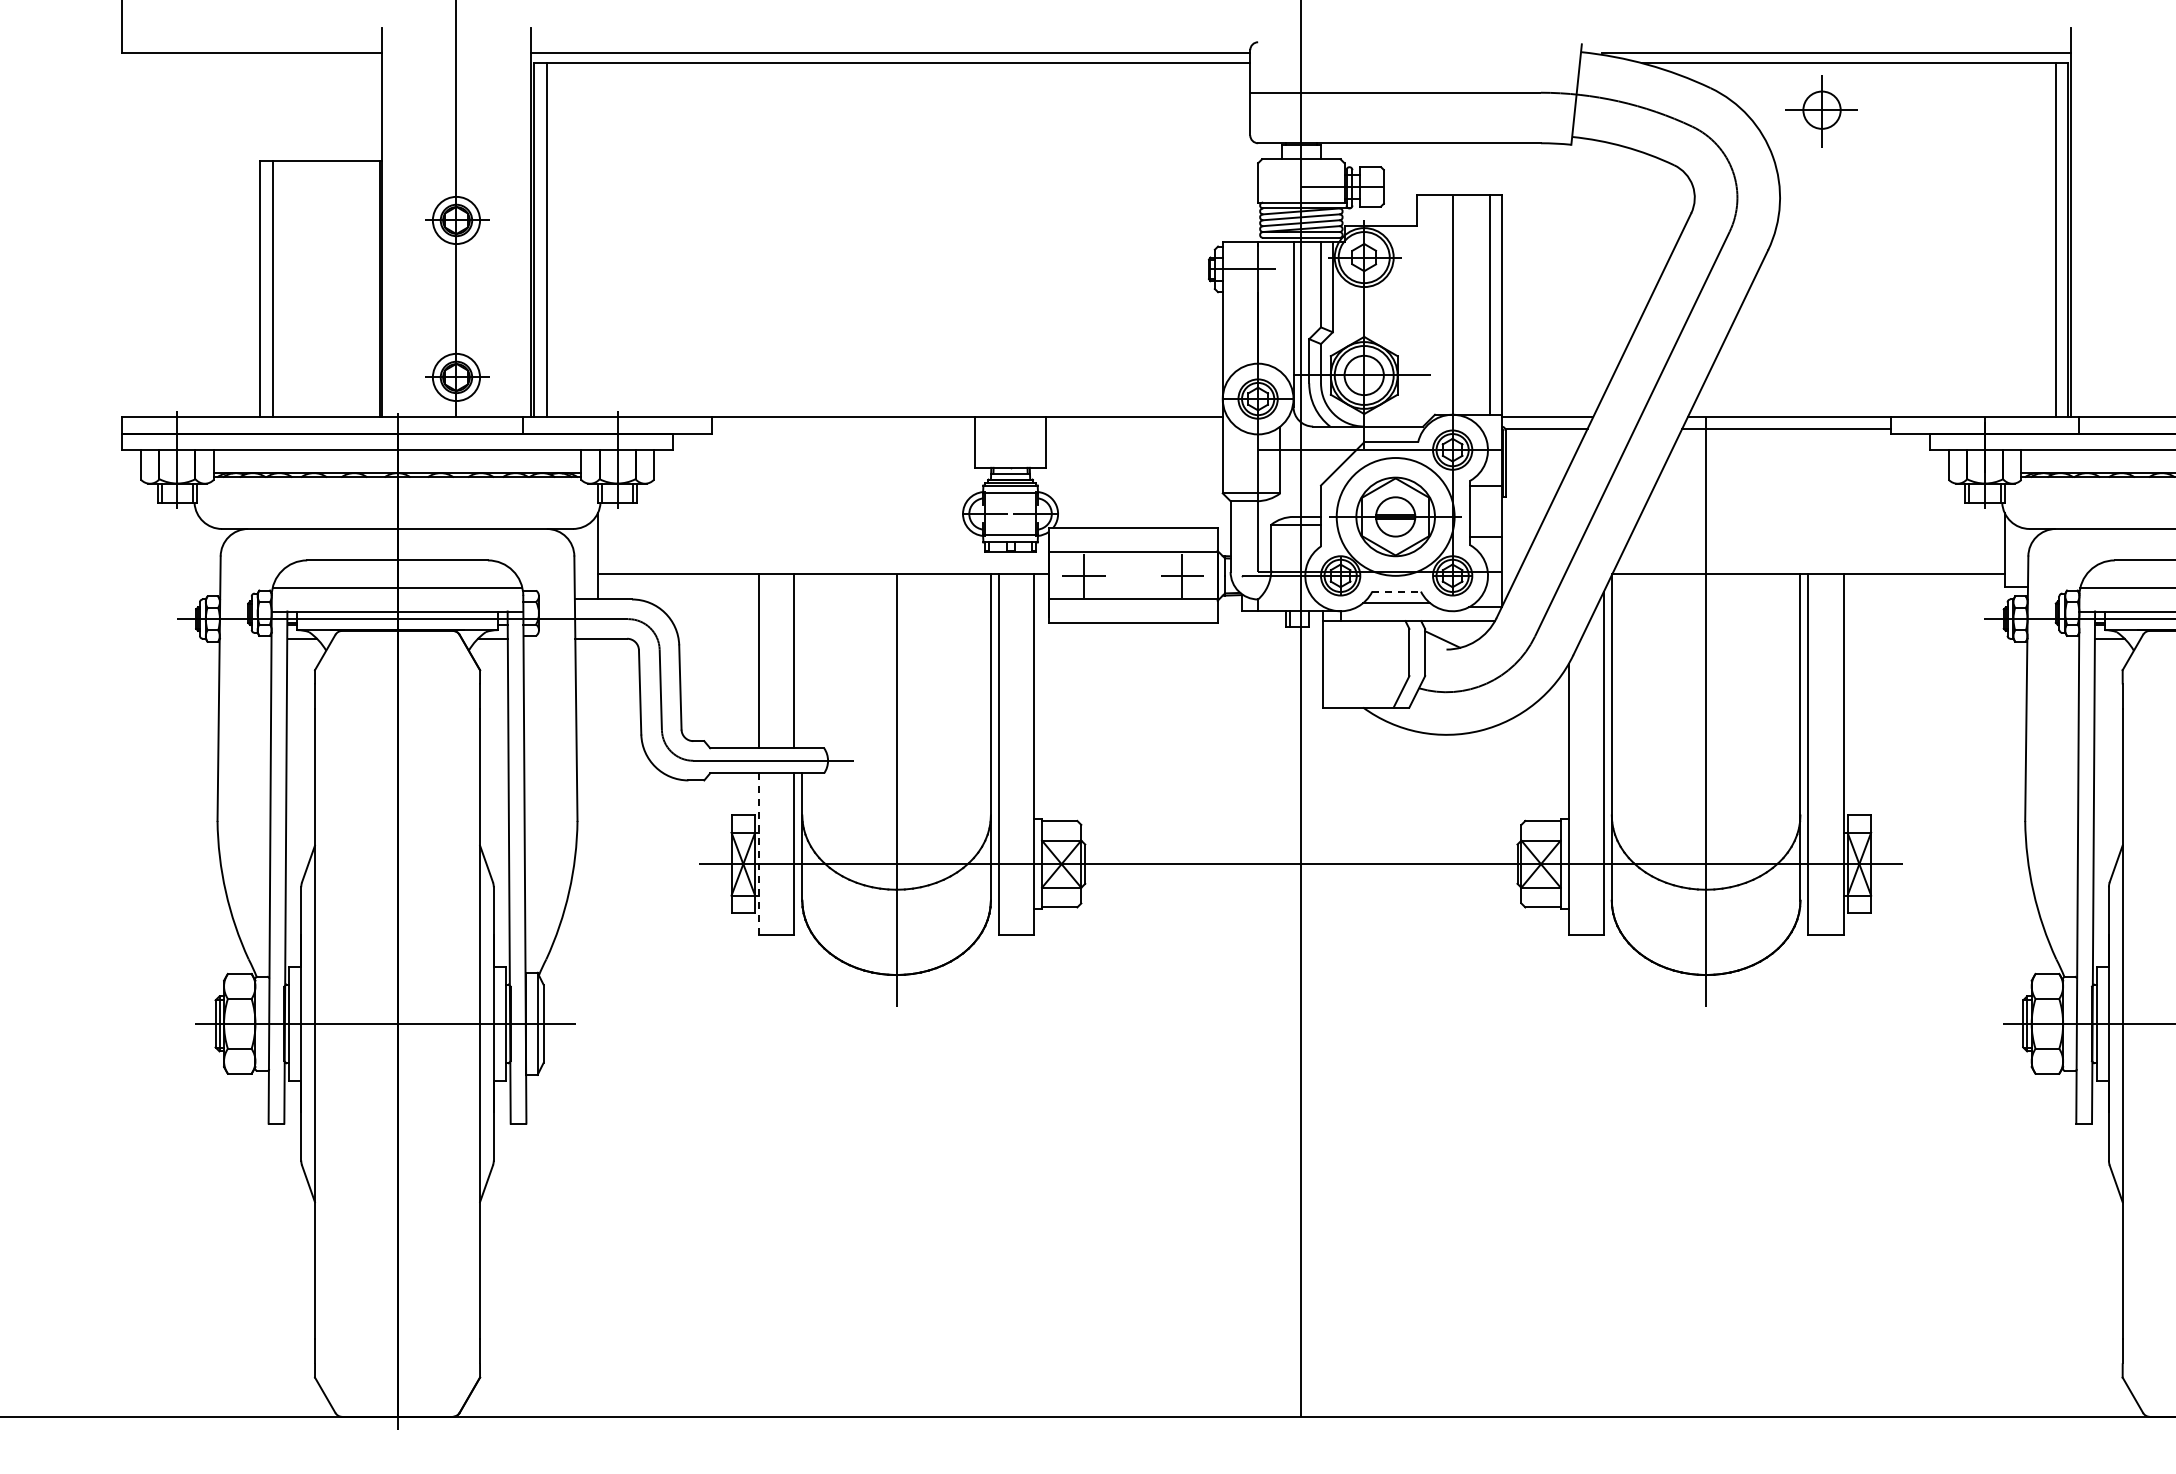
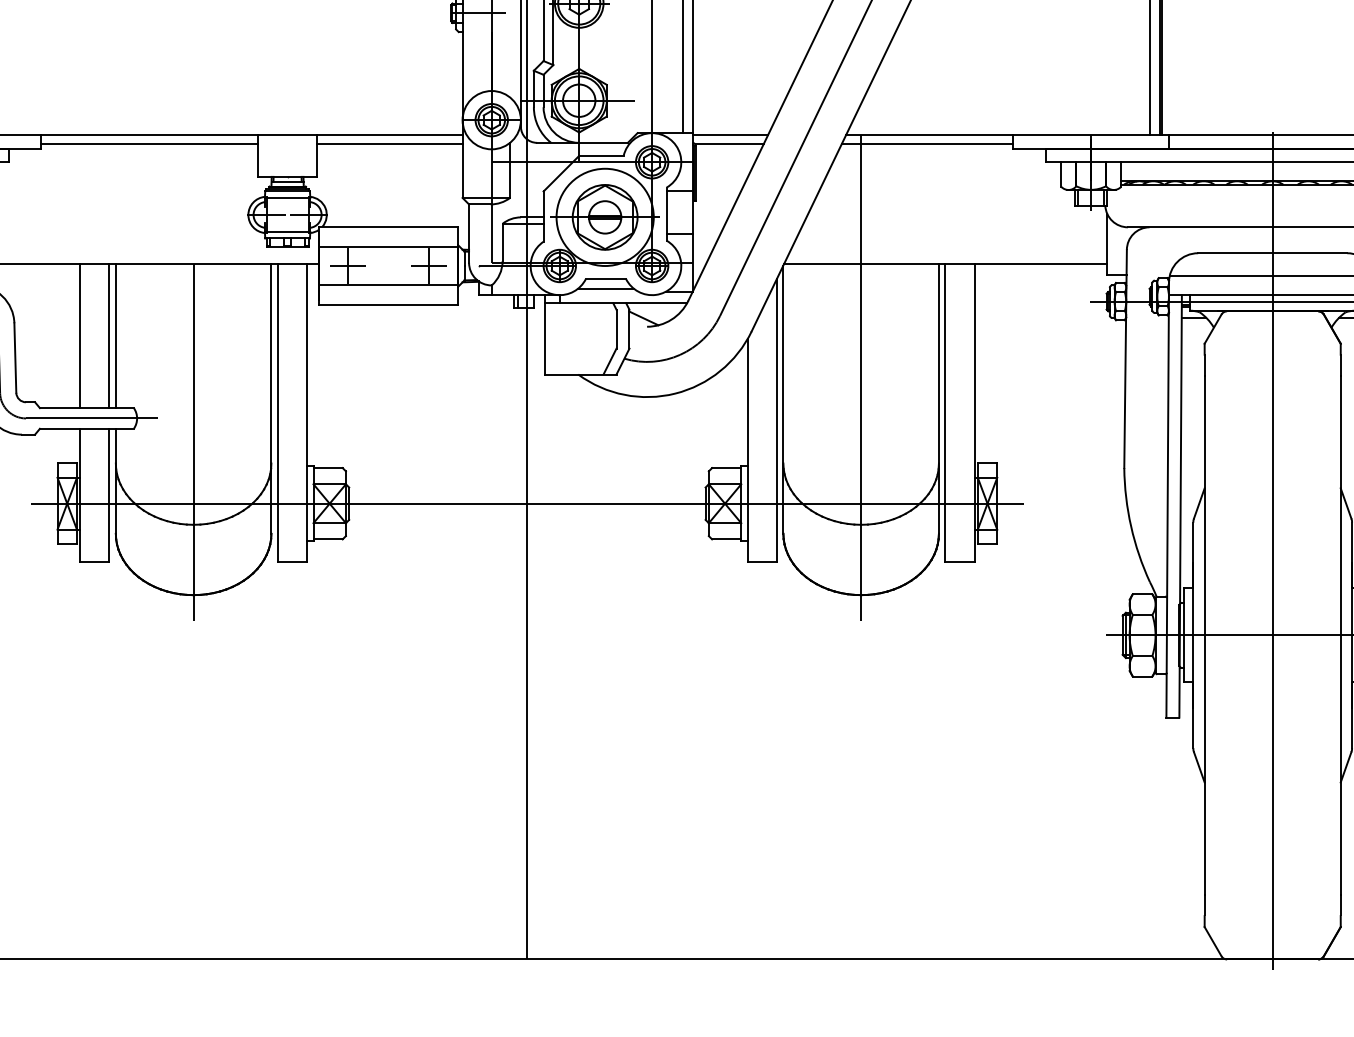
line: (843, 428) -> (149, 144), added
line: (1133, 428) -> (388, 144), added
line: (1397, 591) -> (606, 278), dashed -> solid
line: (802, 660) -> (116, 335), added
line: (759, 854) -> (80, 495), dashed -> solid

